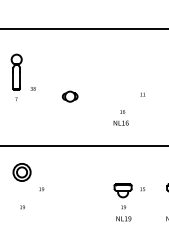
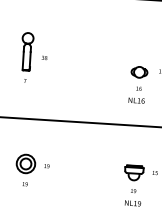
part: (16, 77) -> (26, 57), moved
part: (69, 96) -> (138, 72), moved
part: (21, 172) -> (25, 164), moved

